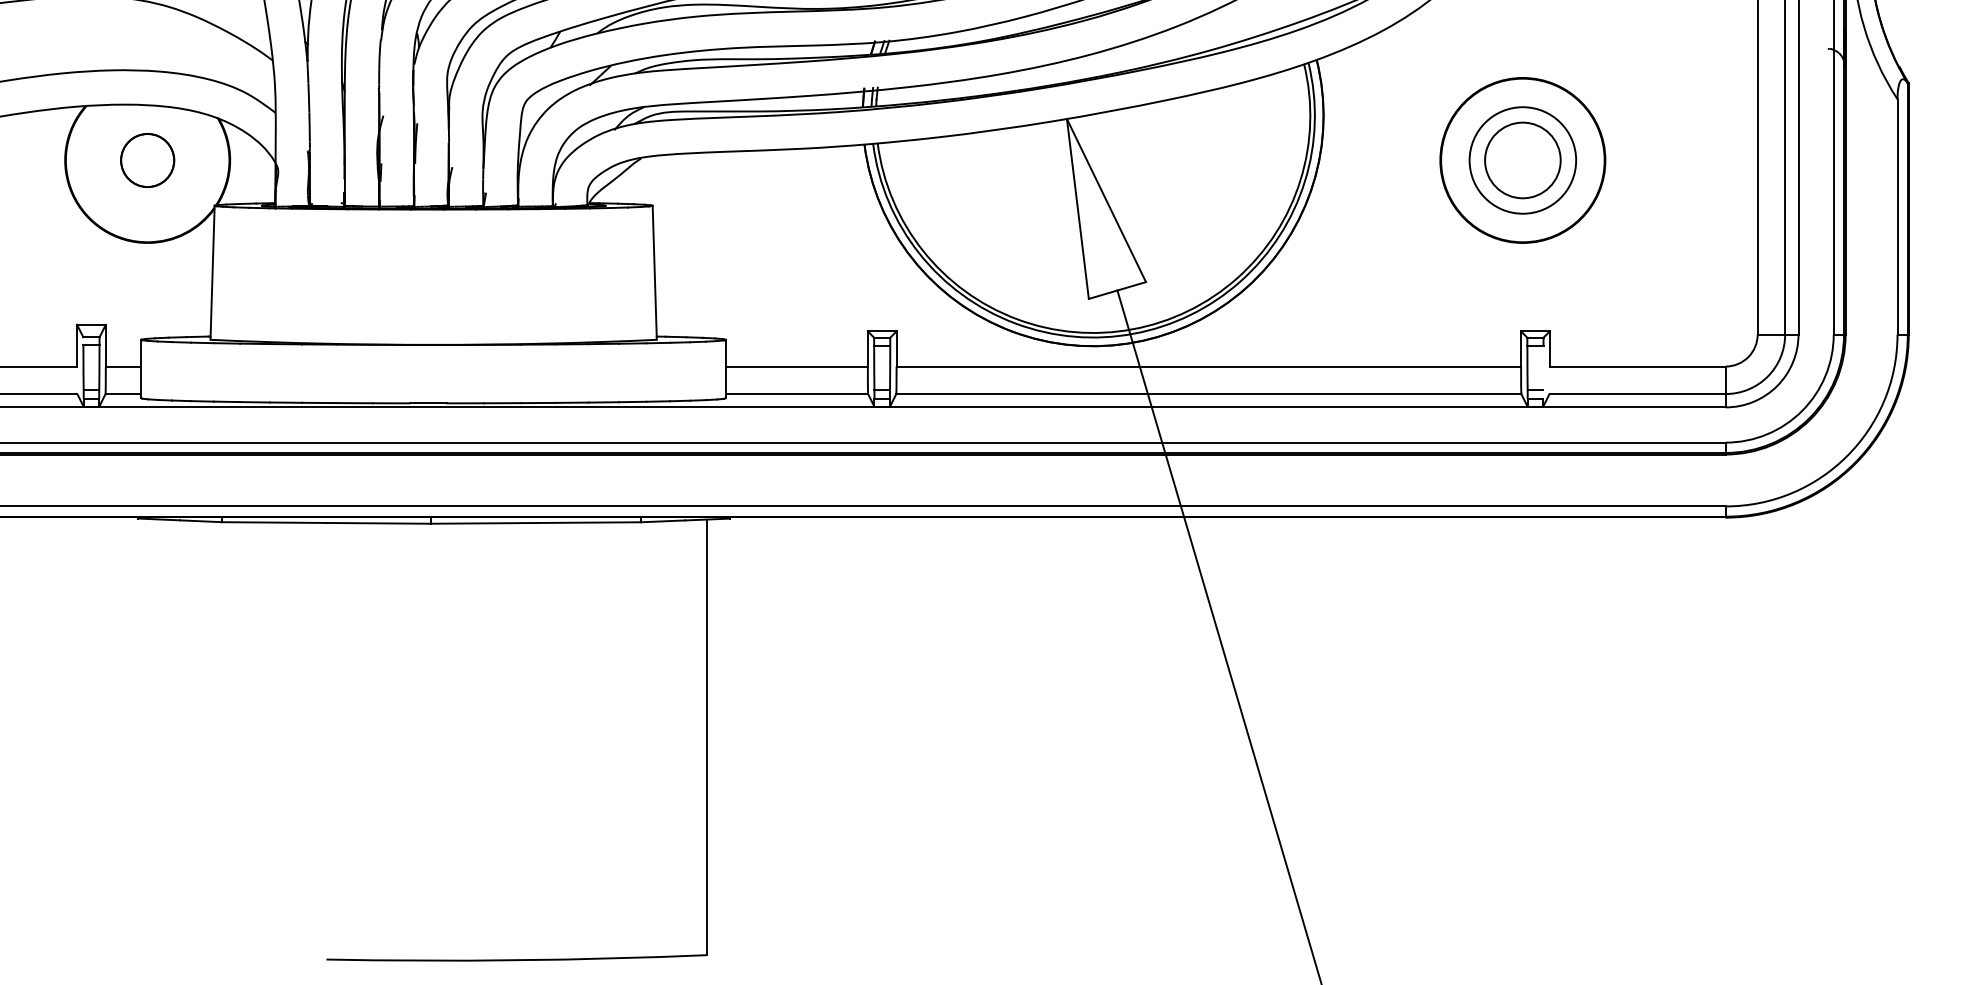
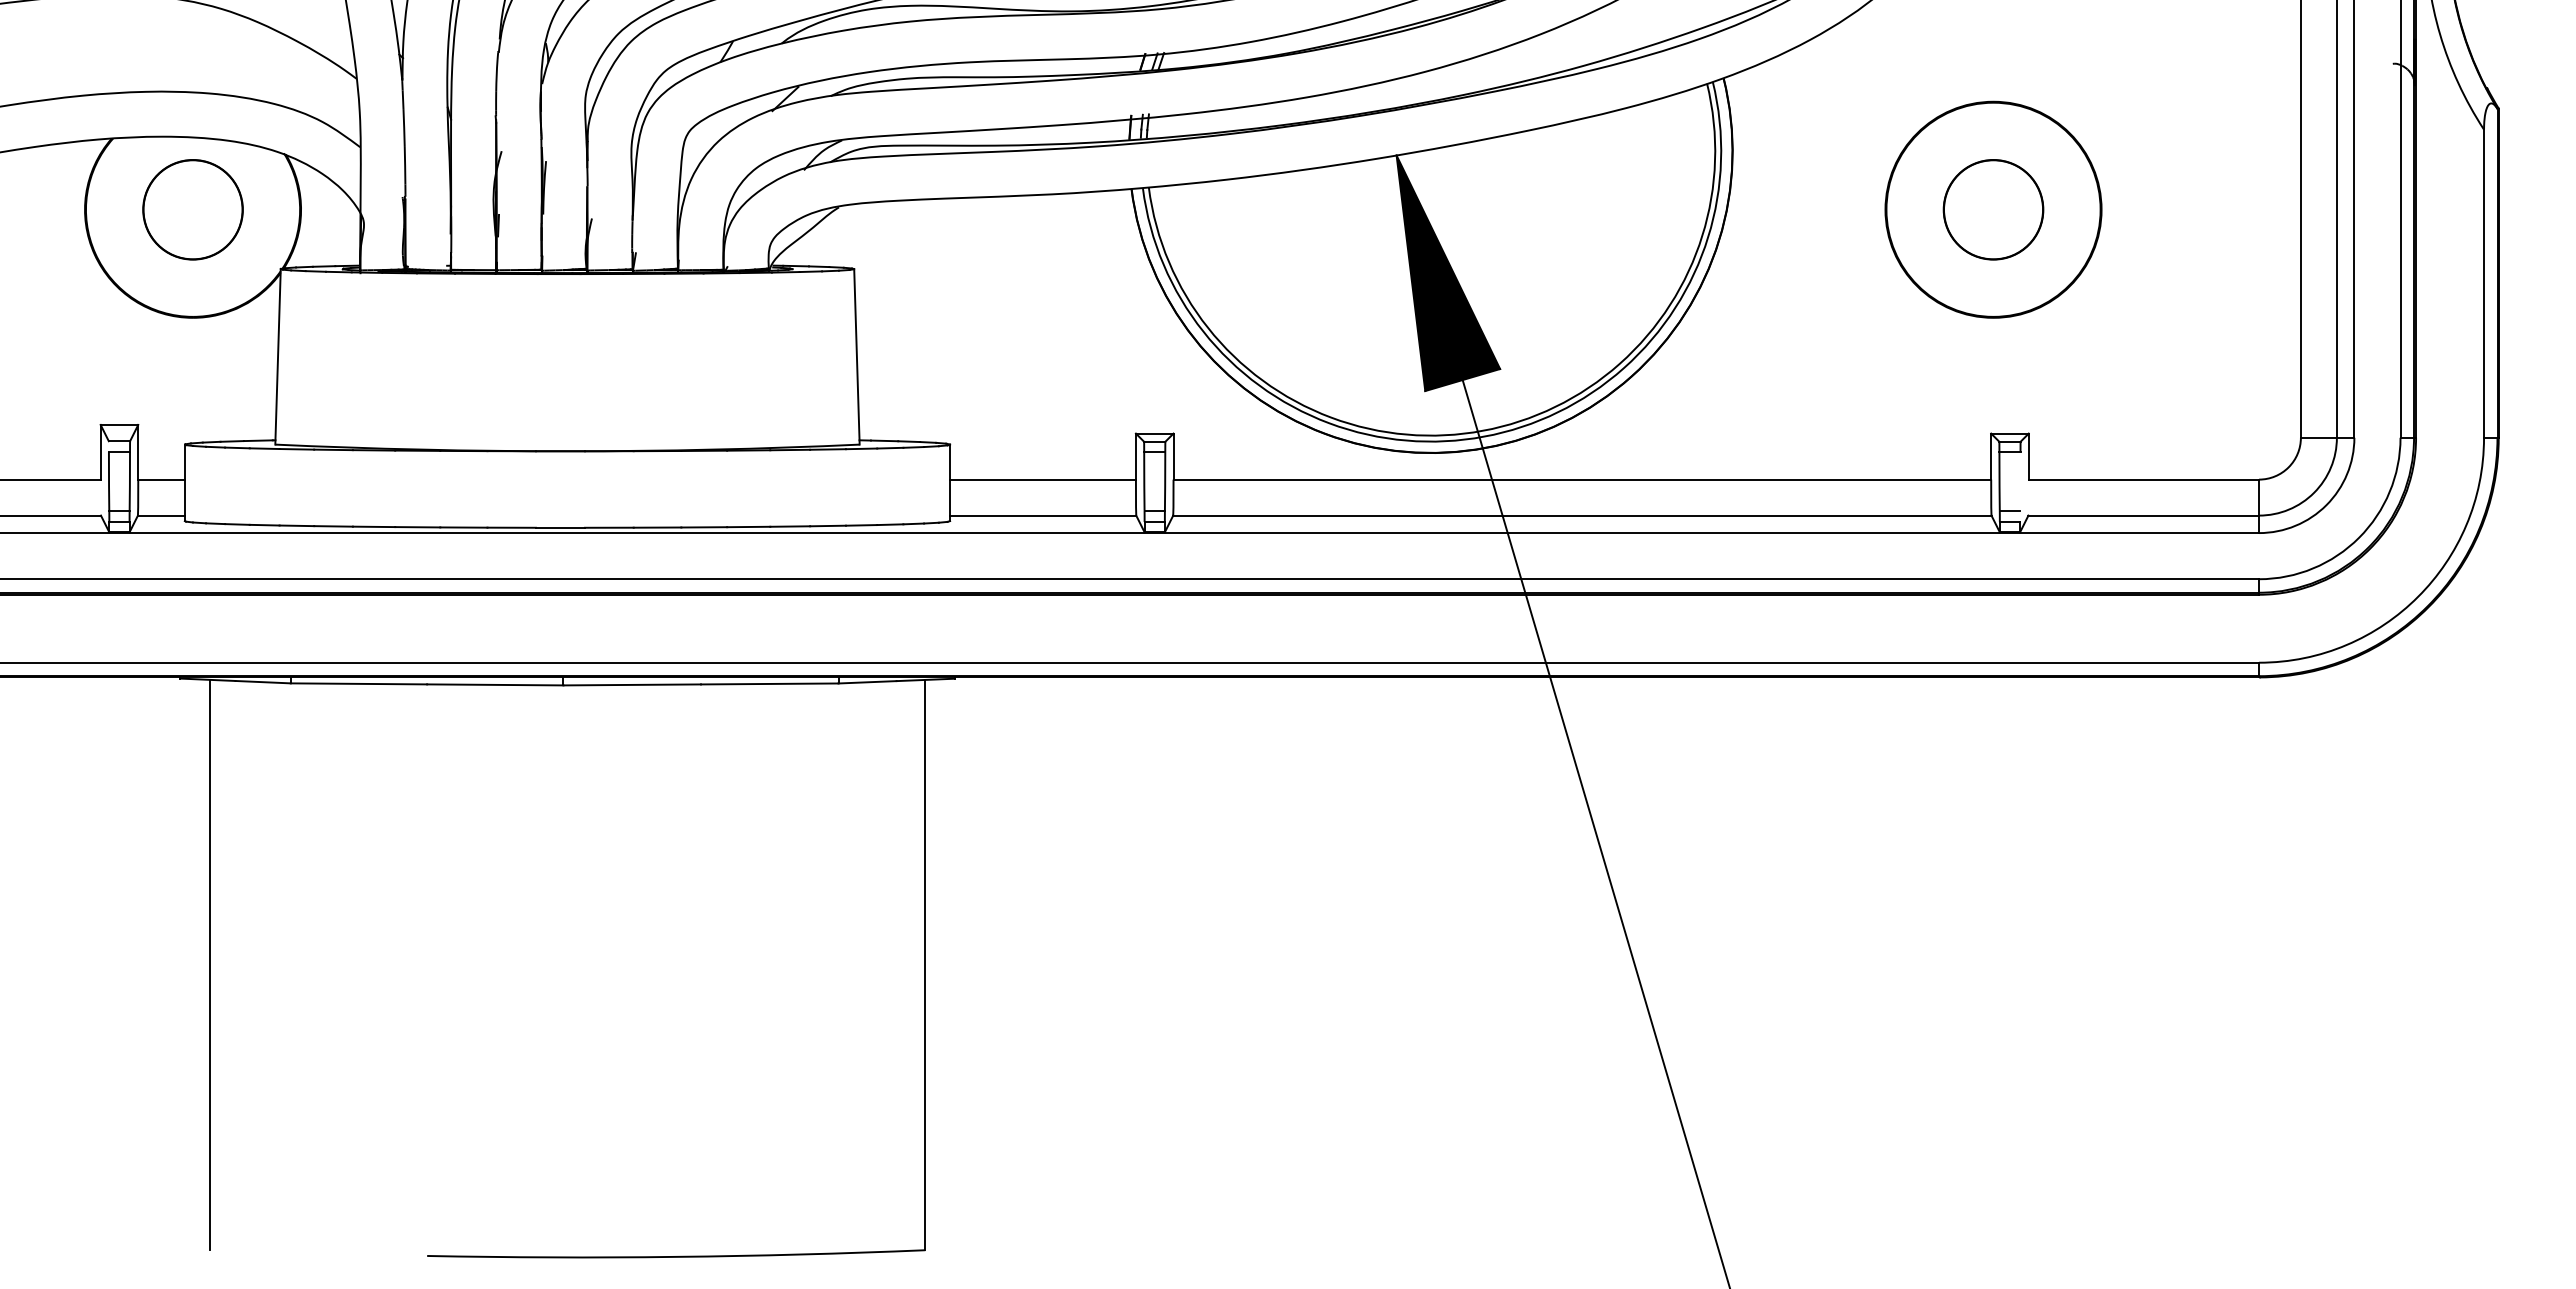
circle: (147, 160) -> (192, 209), size x1.43
circle: (1522, 160) -> (1993, 209), size x0.71
fill: (1106, 209) -> (1448, 273), added
line: (160, 736) -> (209, 964), added

